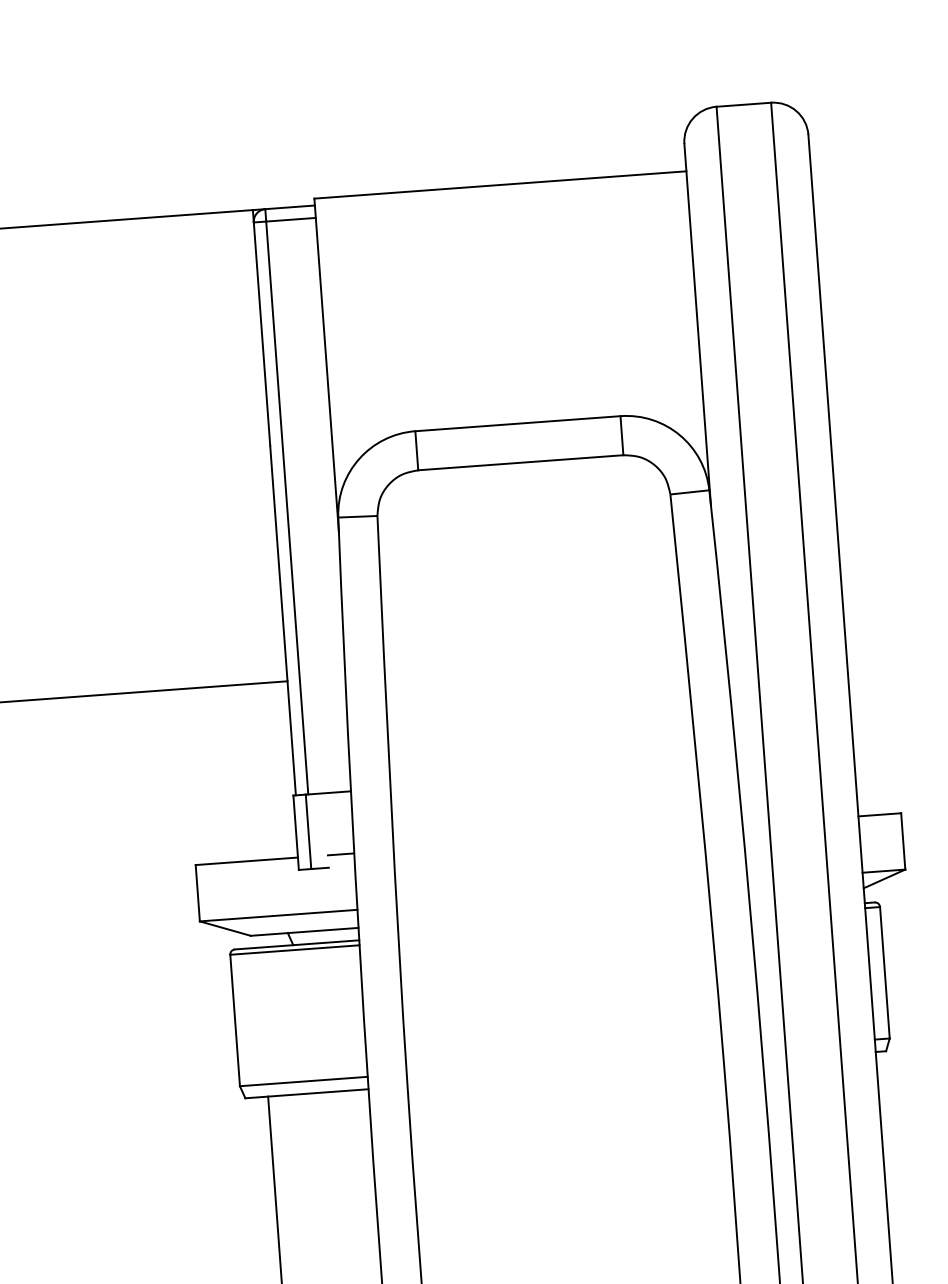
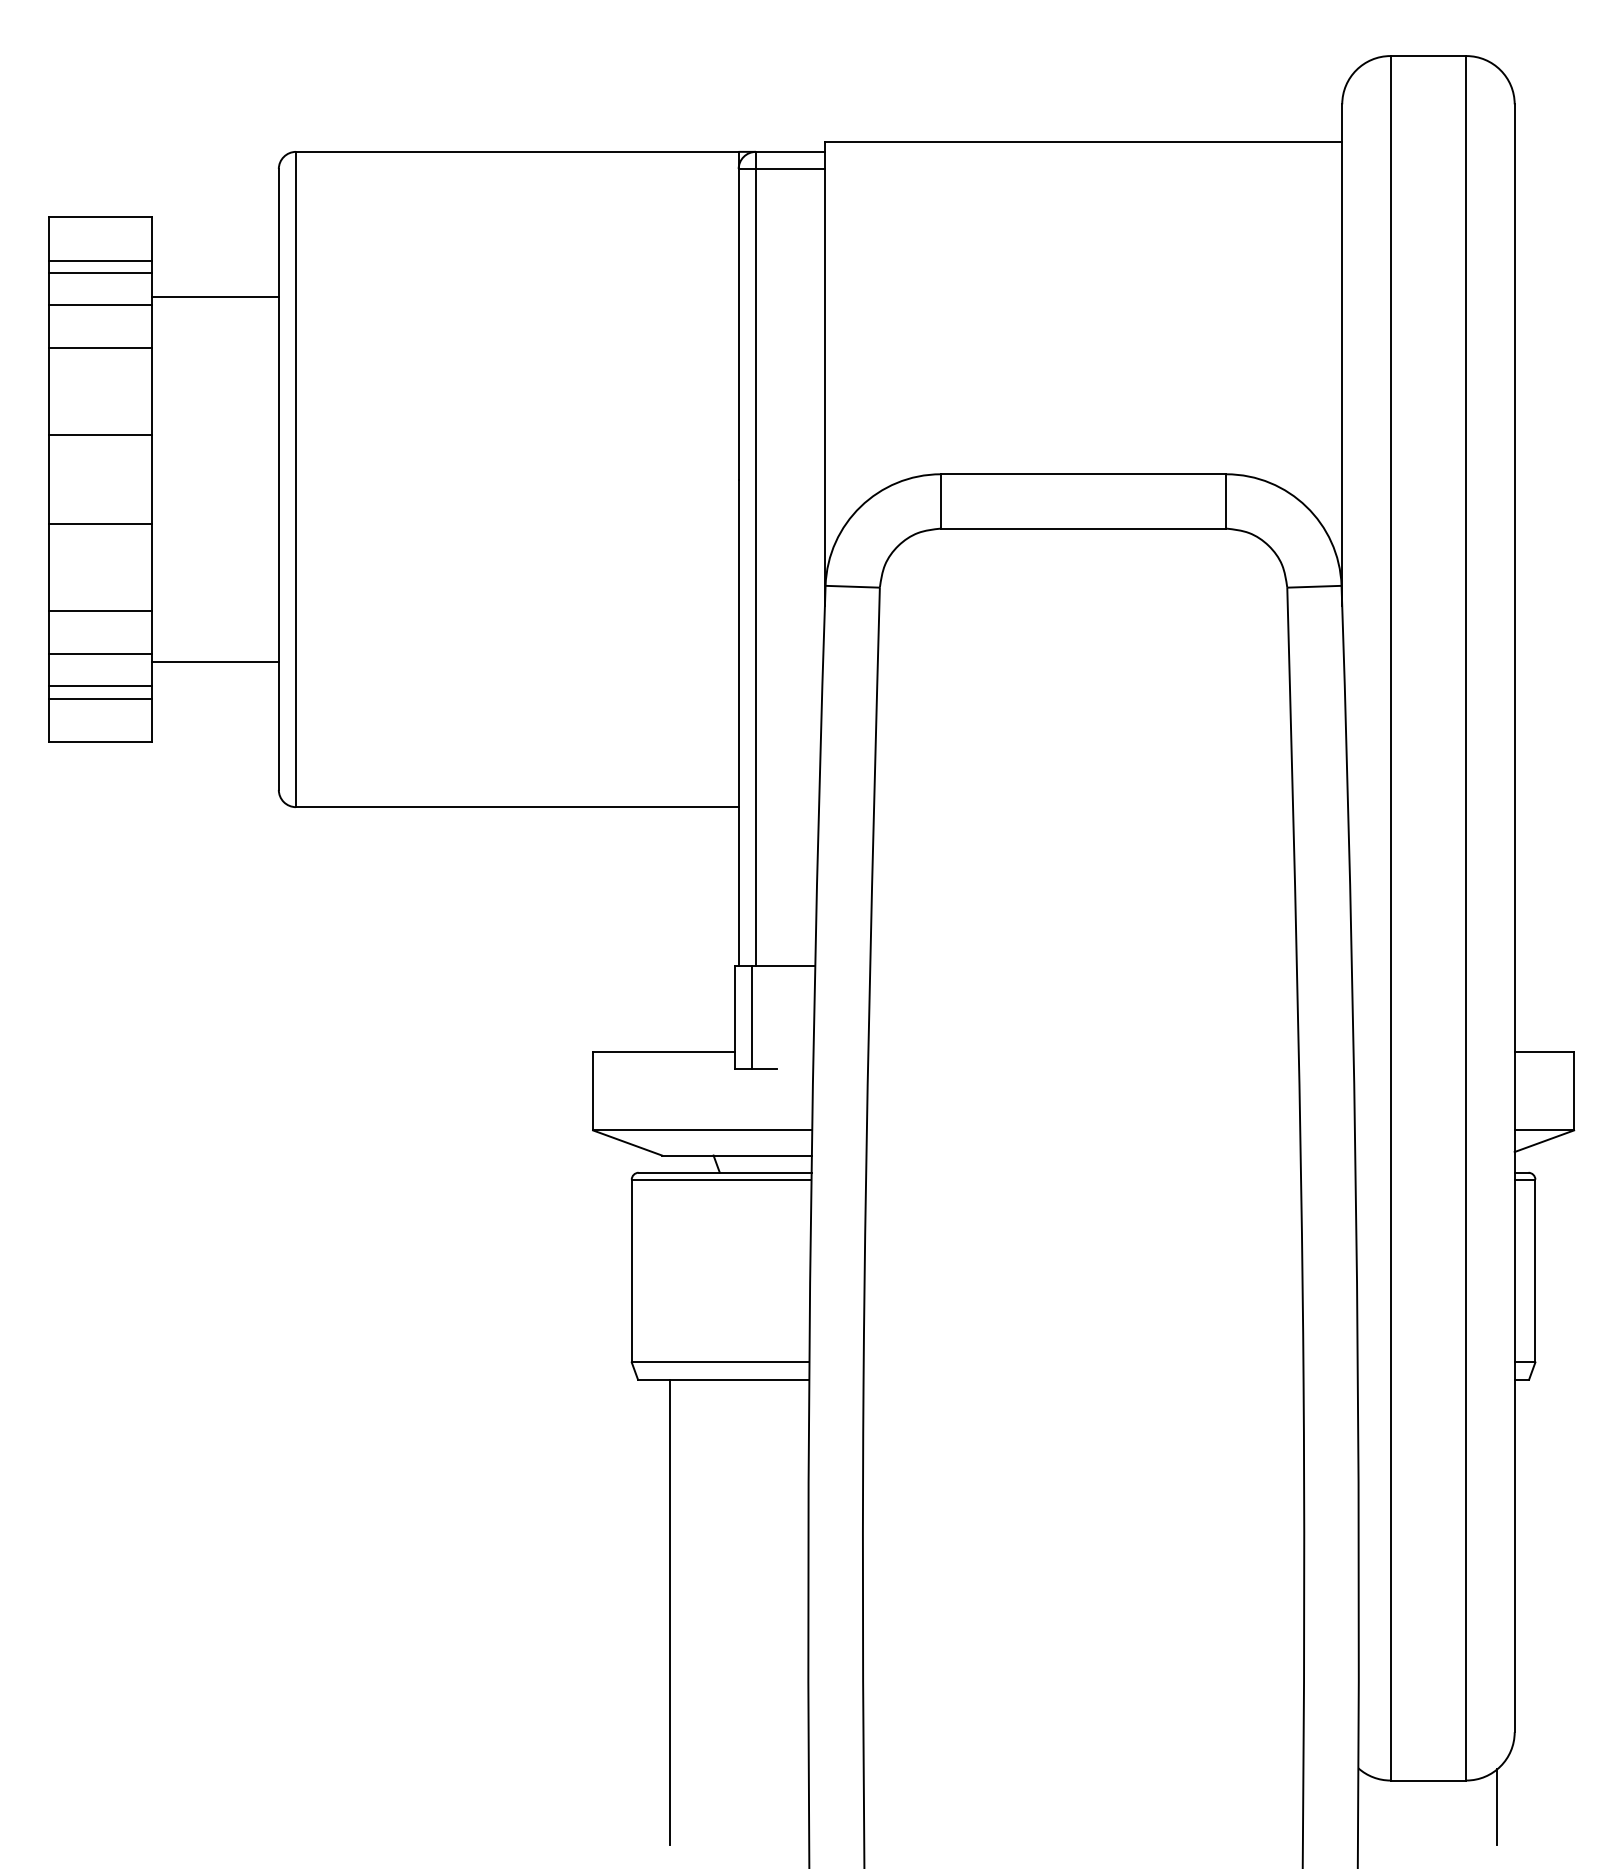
line: (340, 854) -> (794, 1052), removed

